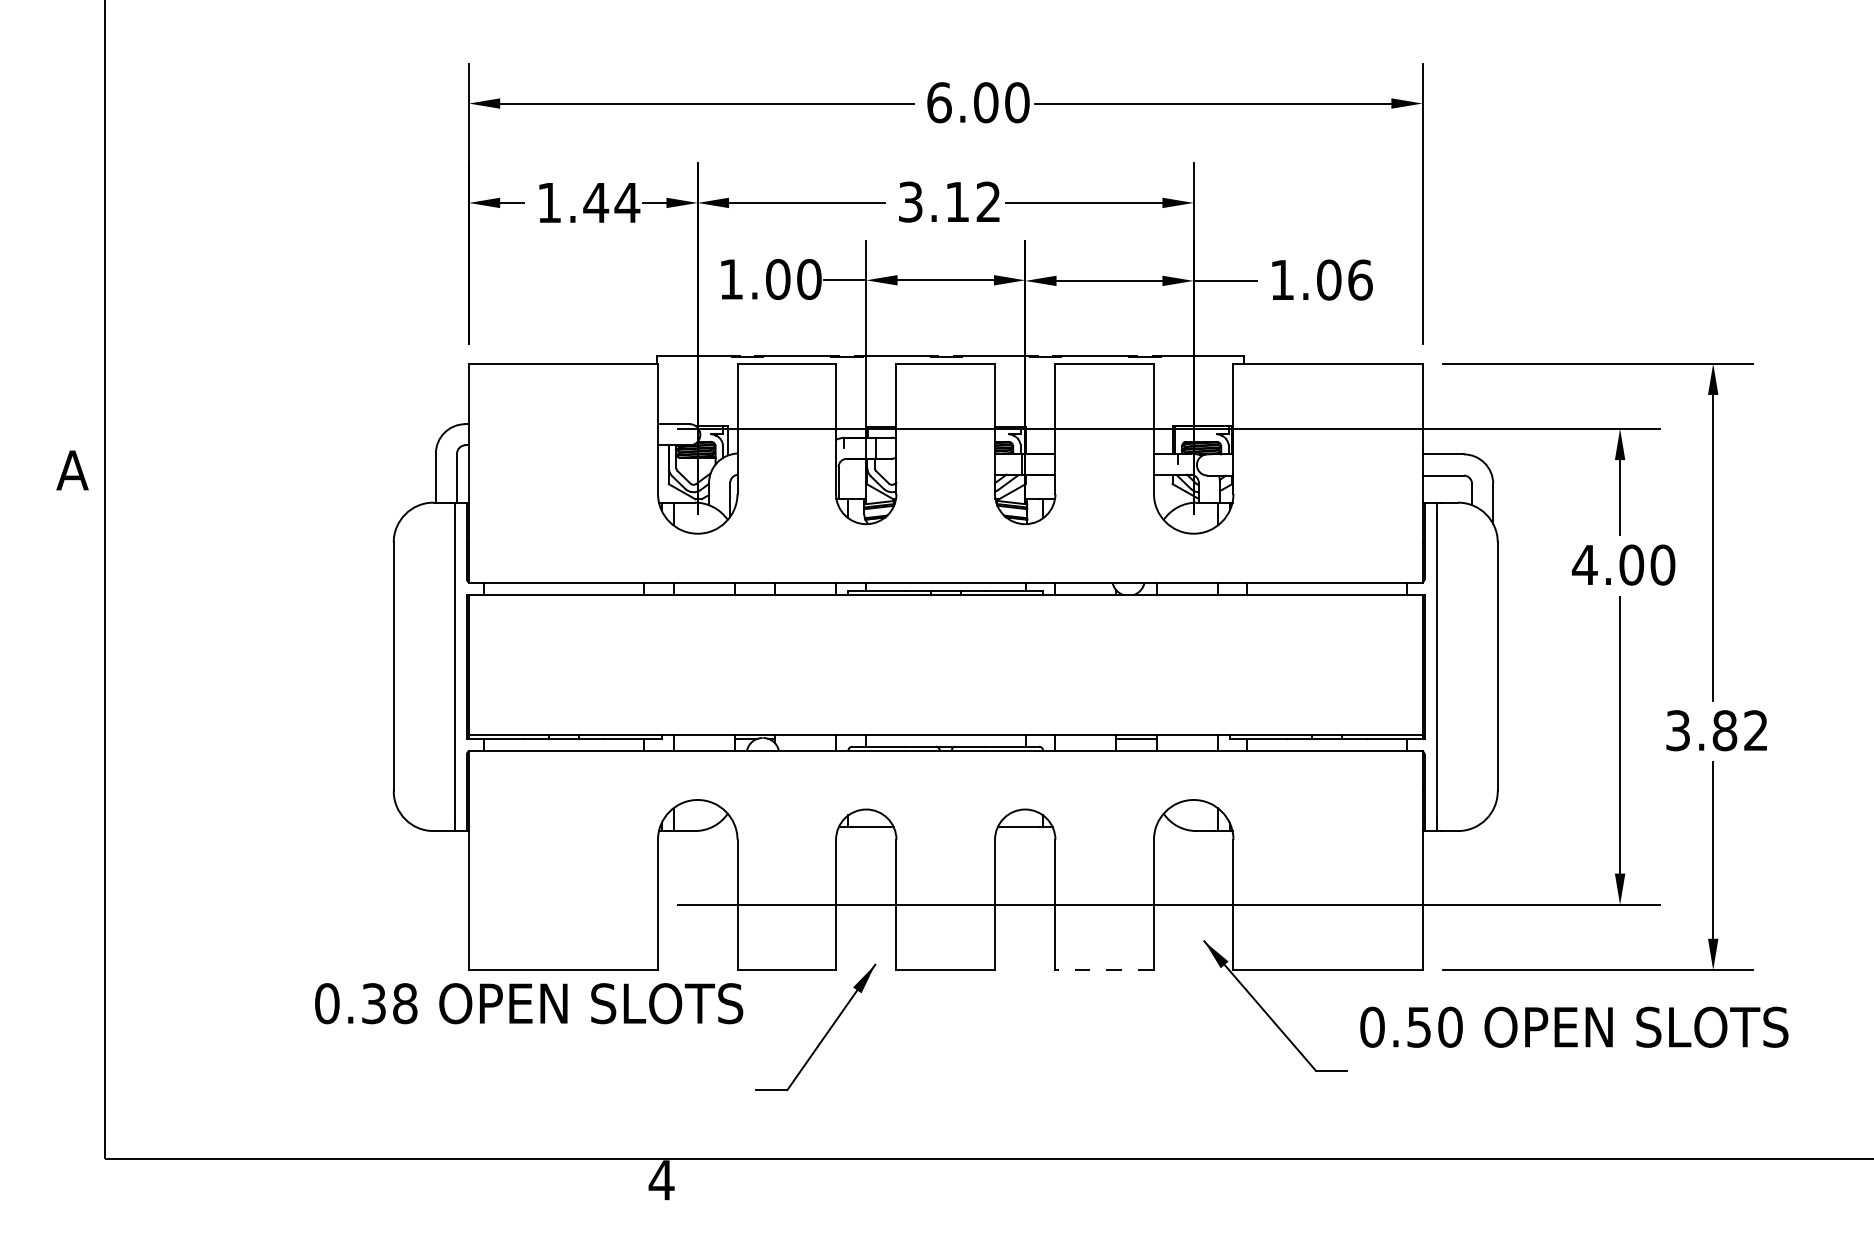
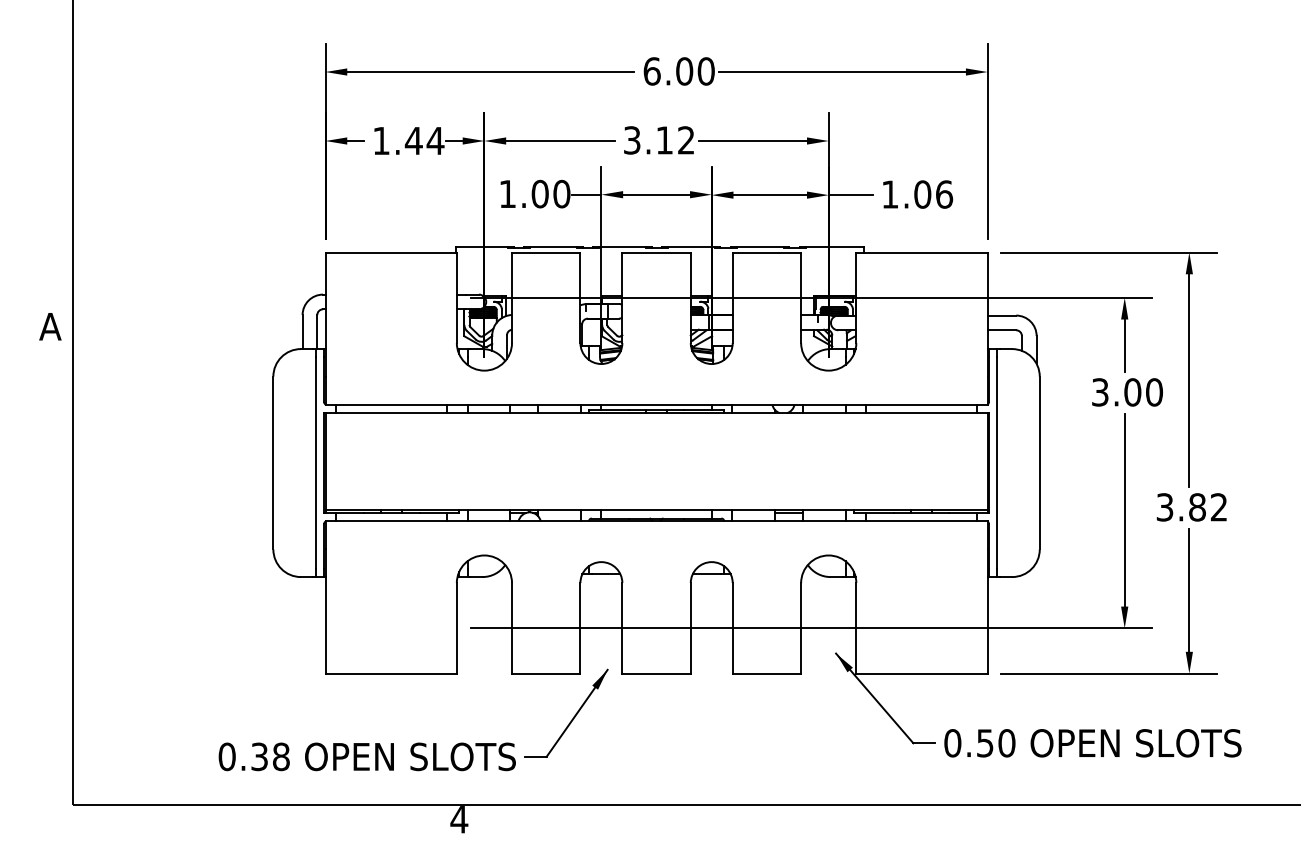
text: (1585, 565) -> (1100, 392), 4.00 -> 3.00
line: (1104, 969) -> (766, 673), dashed -> solid
text: (527, 1003) -> (366, 756), moved
text: (1573, 1027) -> (1092, 743), moved

